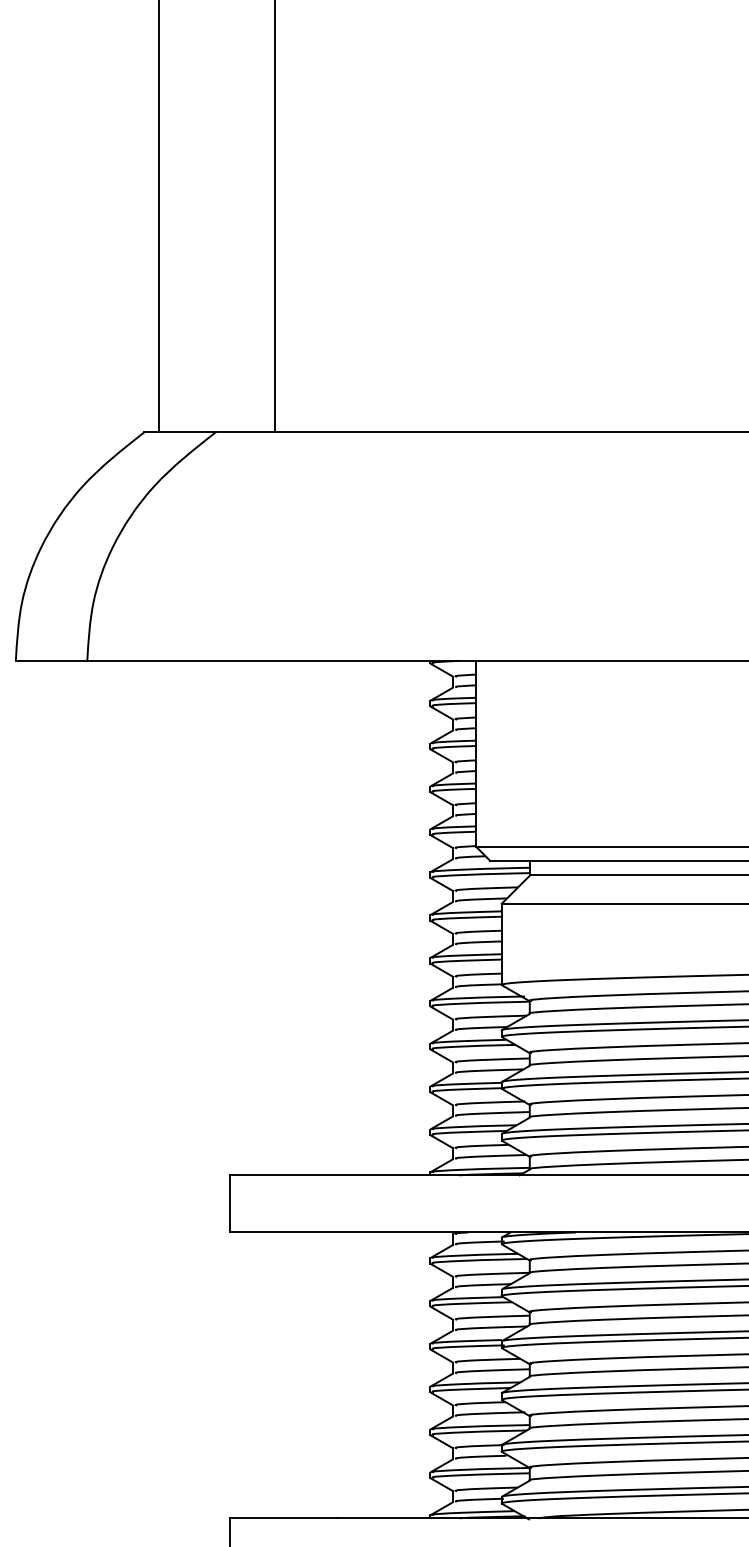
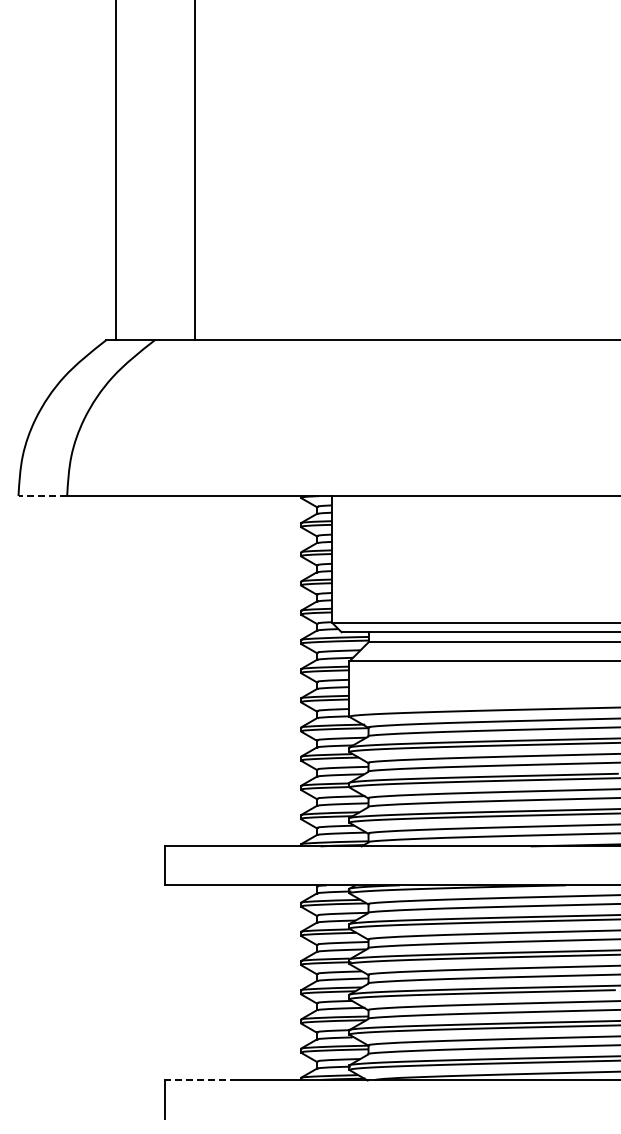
line: (51, 661) -> (42, 496), solid -> dashed
line: (283, 1517) -> (200, 1079), solid -> dashed

